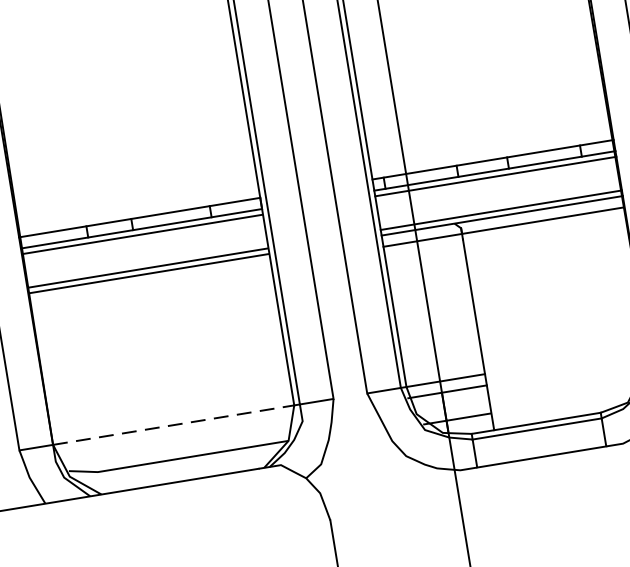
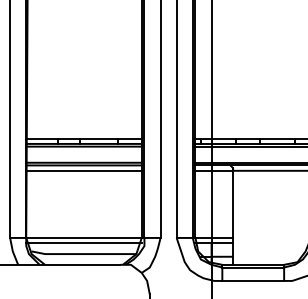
line: (149, 284) -> (83, 170), added
line: (172, 424) -> (83, 237), dashed -> solid
line: (174, 436) -> (83, 243), added

